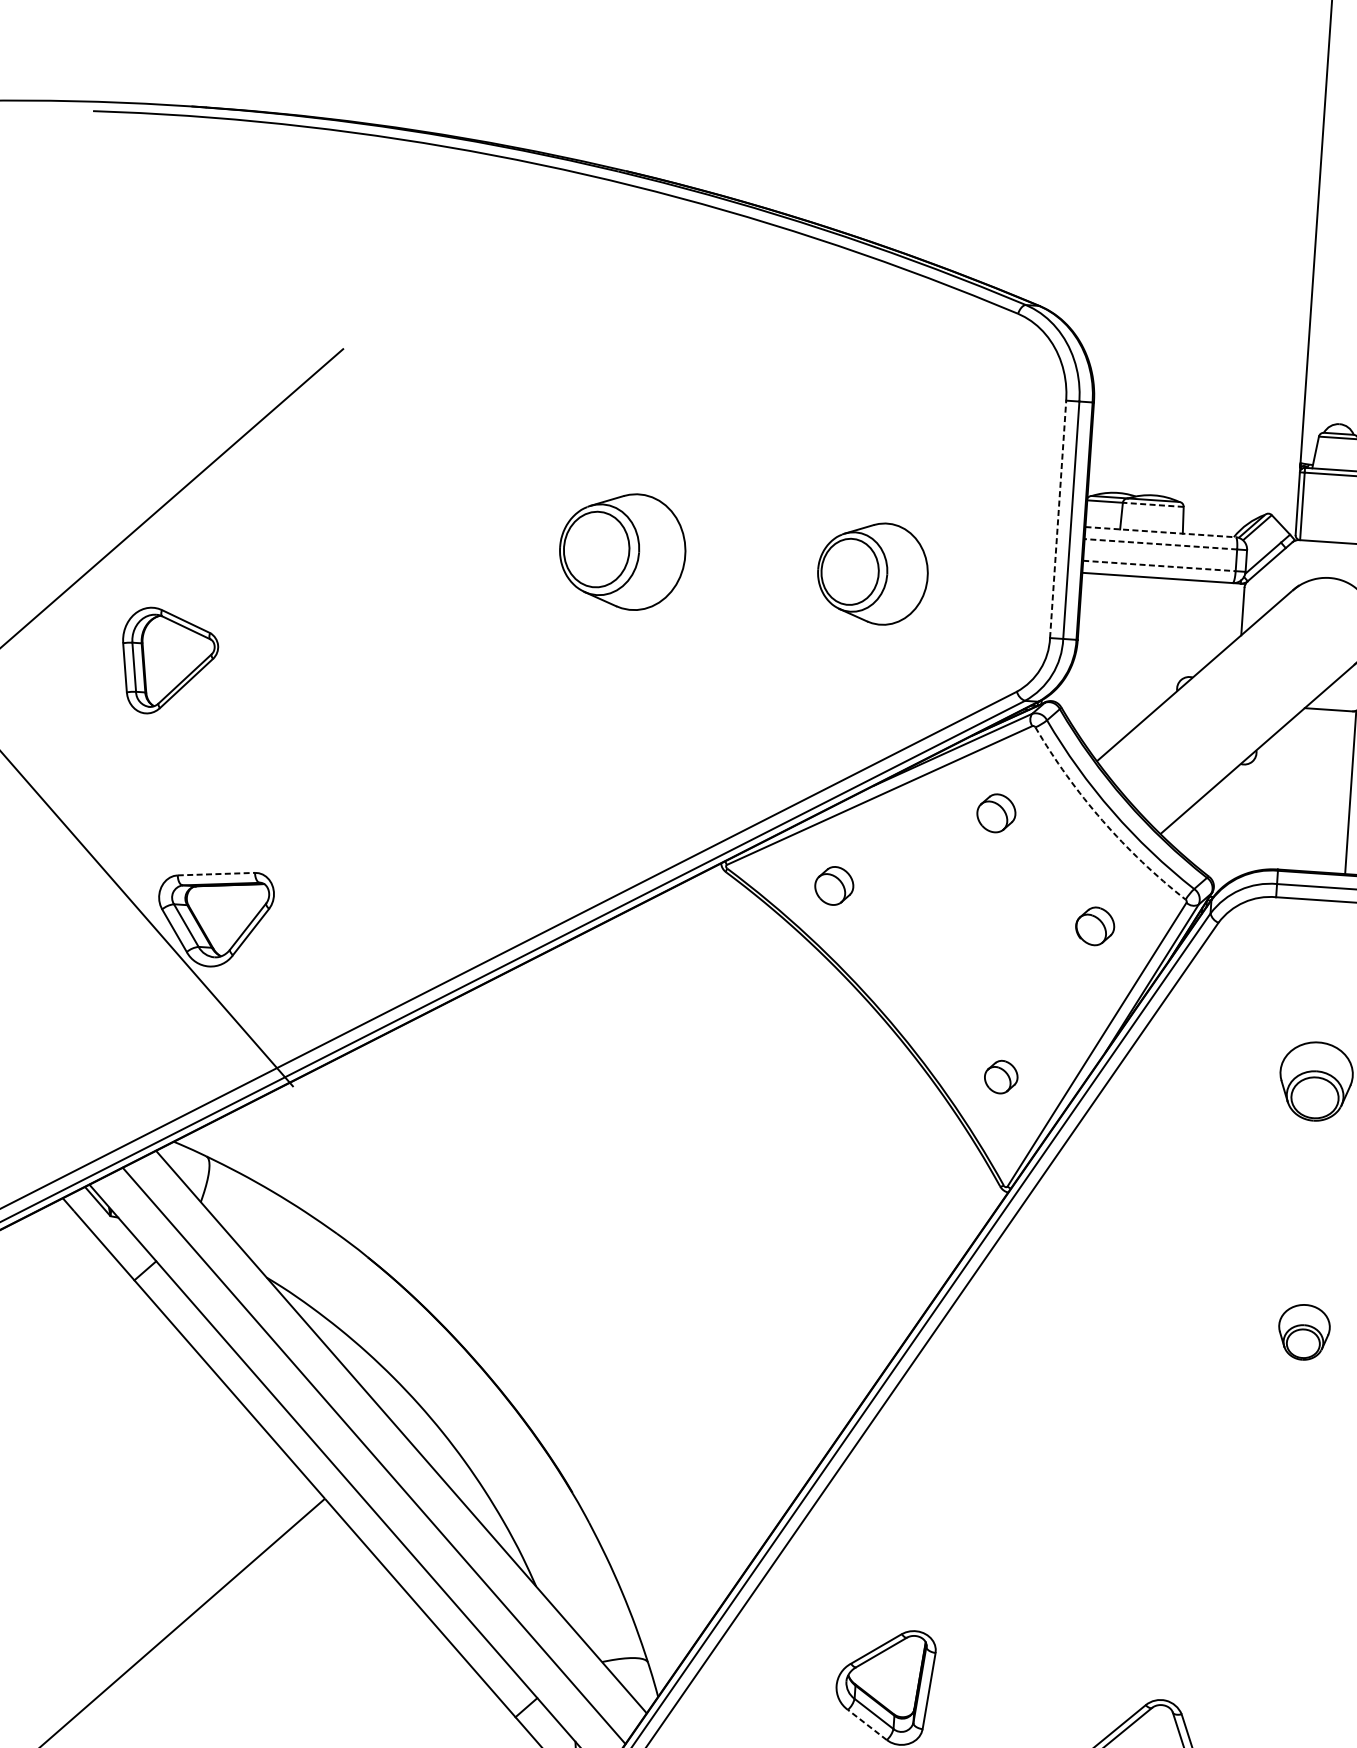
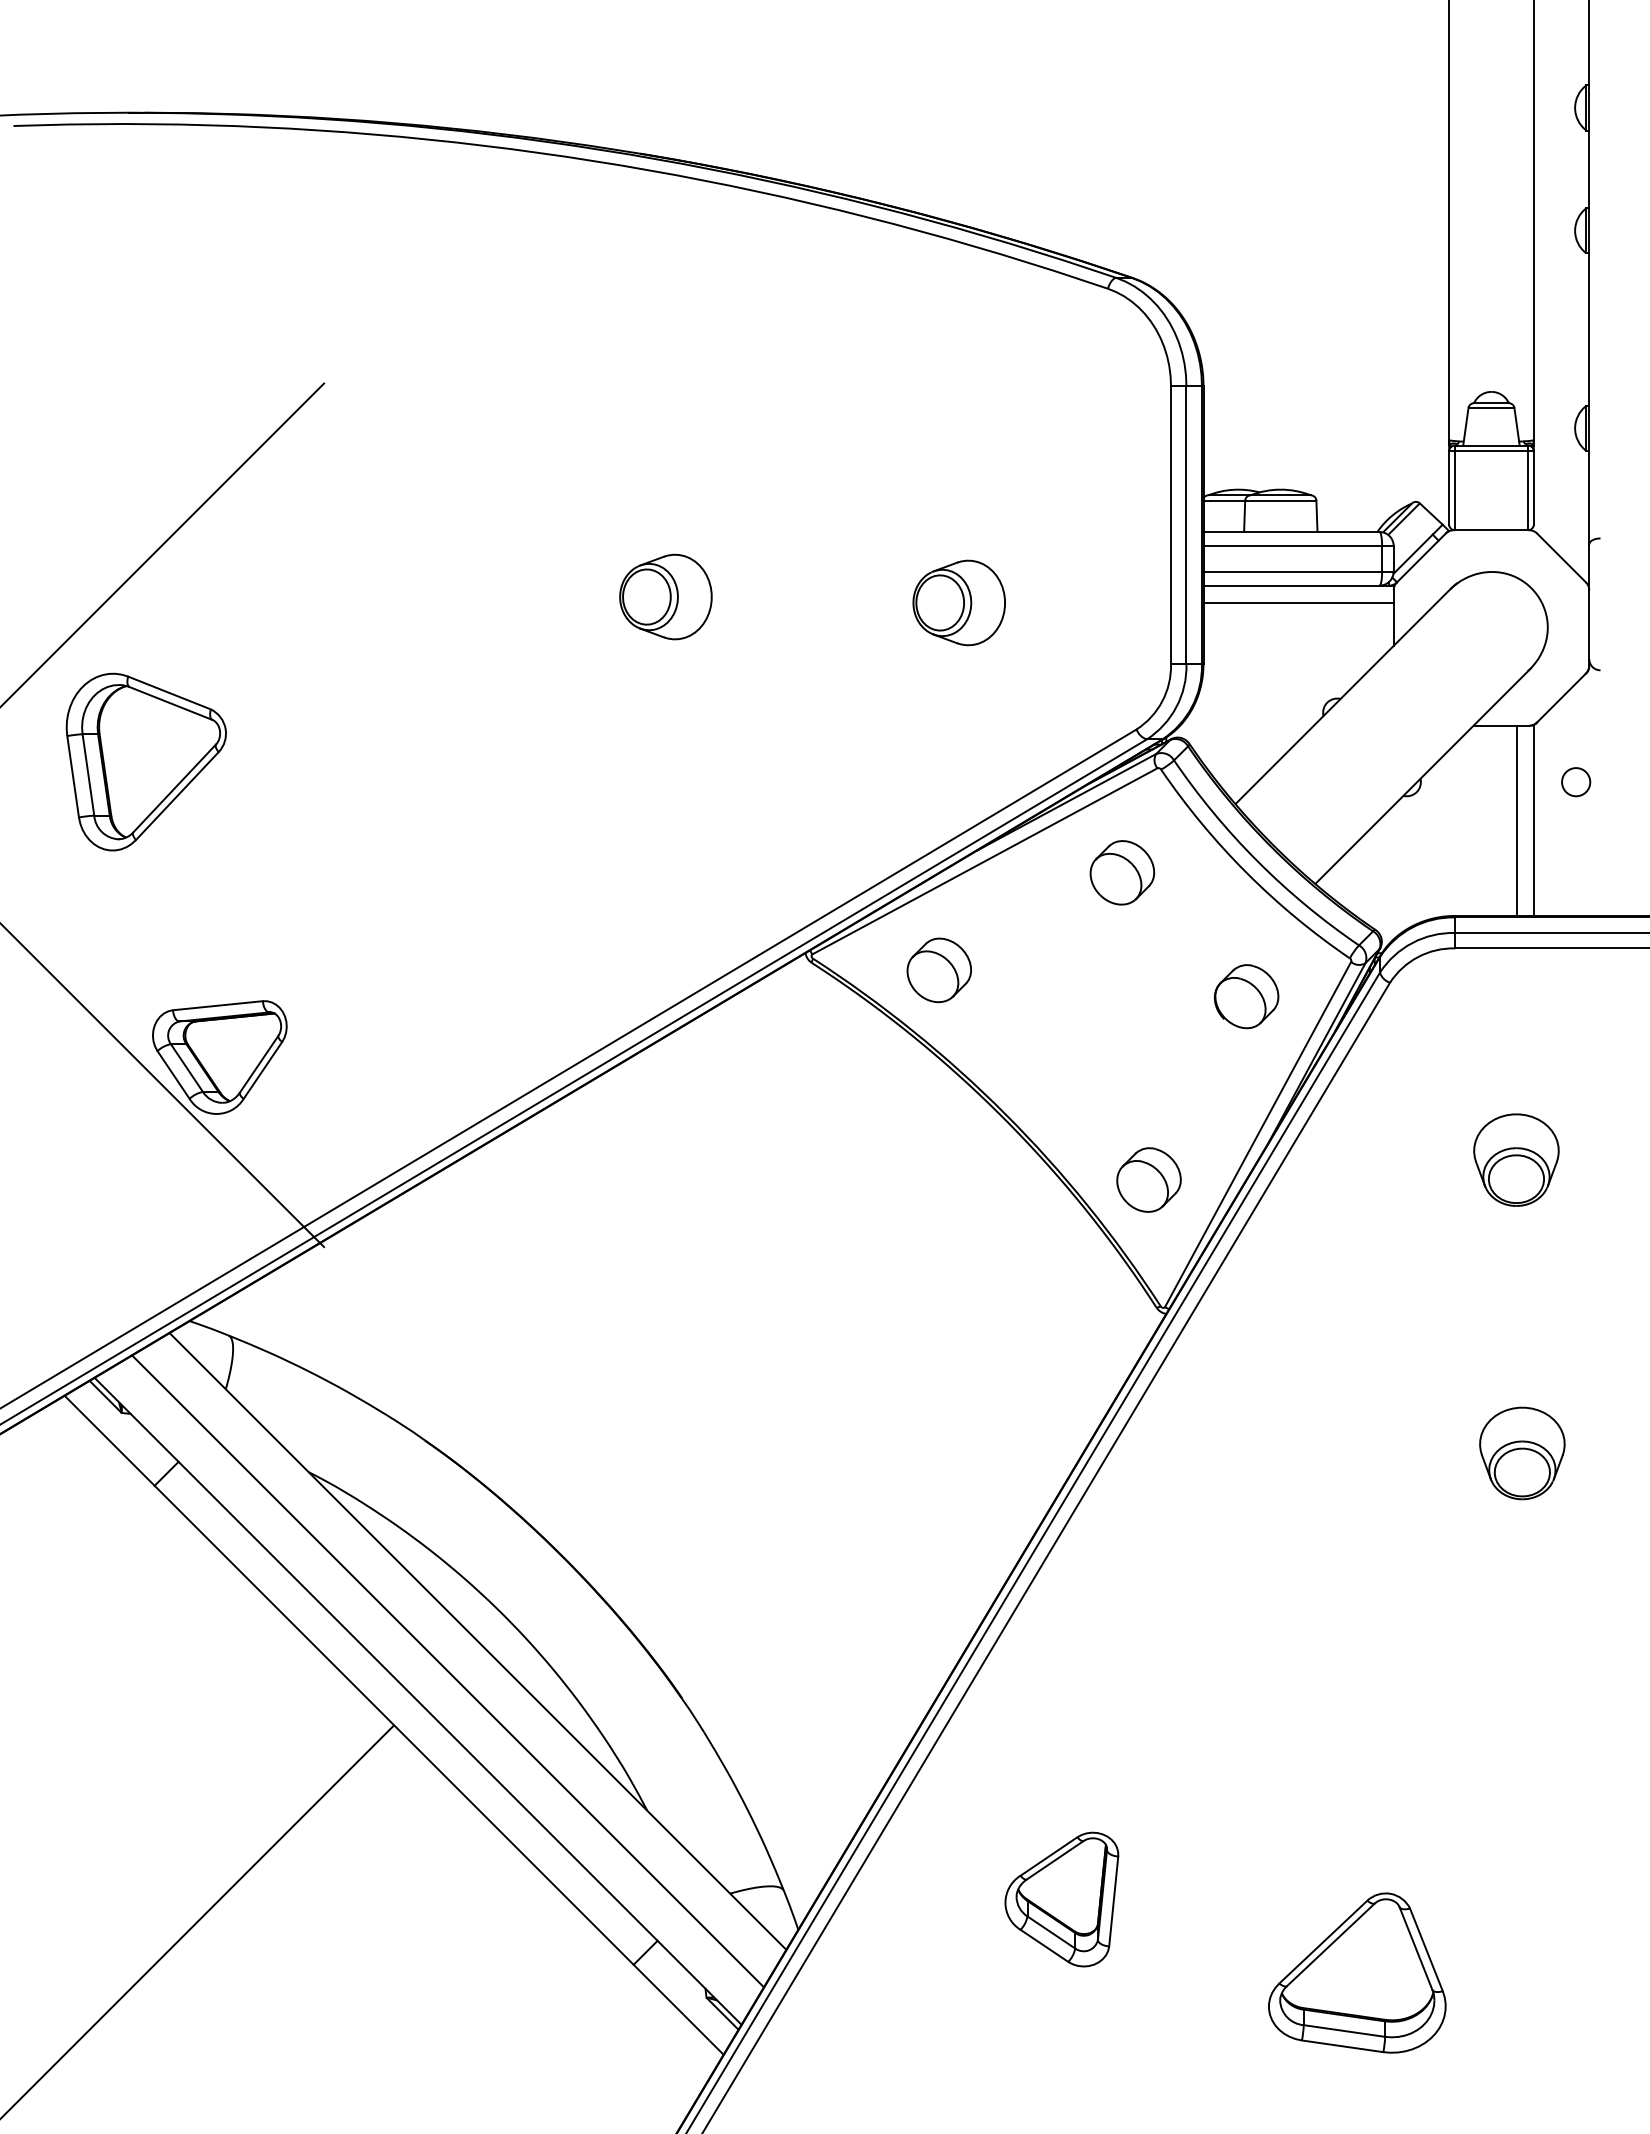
line: (1153, 504) -> (1280, 500), dashed -> solid
line: (1058, 518) -> (1171, 524), dashed -> solid
line: (1161, 532) -> (1292, 532), dashed -> solid
line: (1160, 544) -> (1292, 546), dashed -> solid
part: (622, 550) -> (665, 596), size x0.62
line: (1160, 566) -> (1293, 571), dashed -> solid
part: (872, 572) -> (958, 602), size x0.71
line: (1162, 592) -> (1298, 602), added
part: (168, 661) -> (145, 761), size x1.43
line: (1335, 791) -> (1516, 820), added
part: (996, 813) -> (1122, 872), size x1.43
arc: (1102, 820) -> (1246, 872), dashed -> solid
line: (216, 873) -> (218, 1005), dashed -> solid
part: (833, 886) -> (938, 970), size x1.43
part: (1095, 926) -> (1246, 996), size x1.43
part: (1000, 1076) -> (1148, 1179), size x1.67
part: (1304, 1332) -> (1522, 1453), size x1.43
line: (867, 1724) -> (1044, 1945), dashed -> solid

